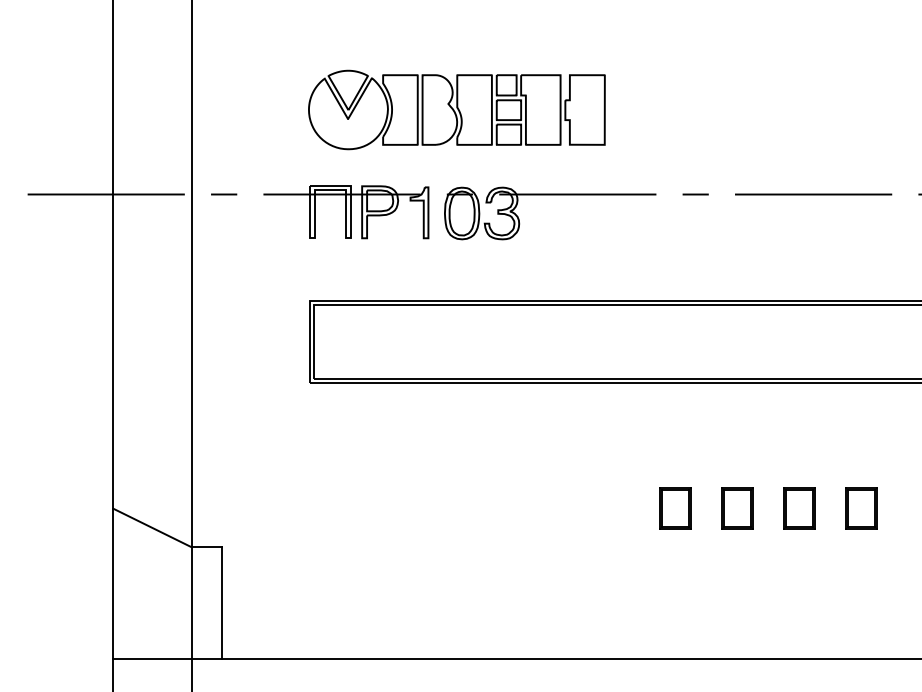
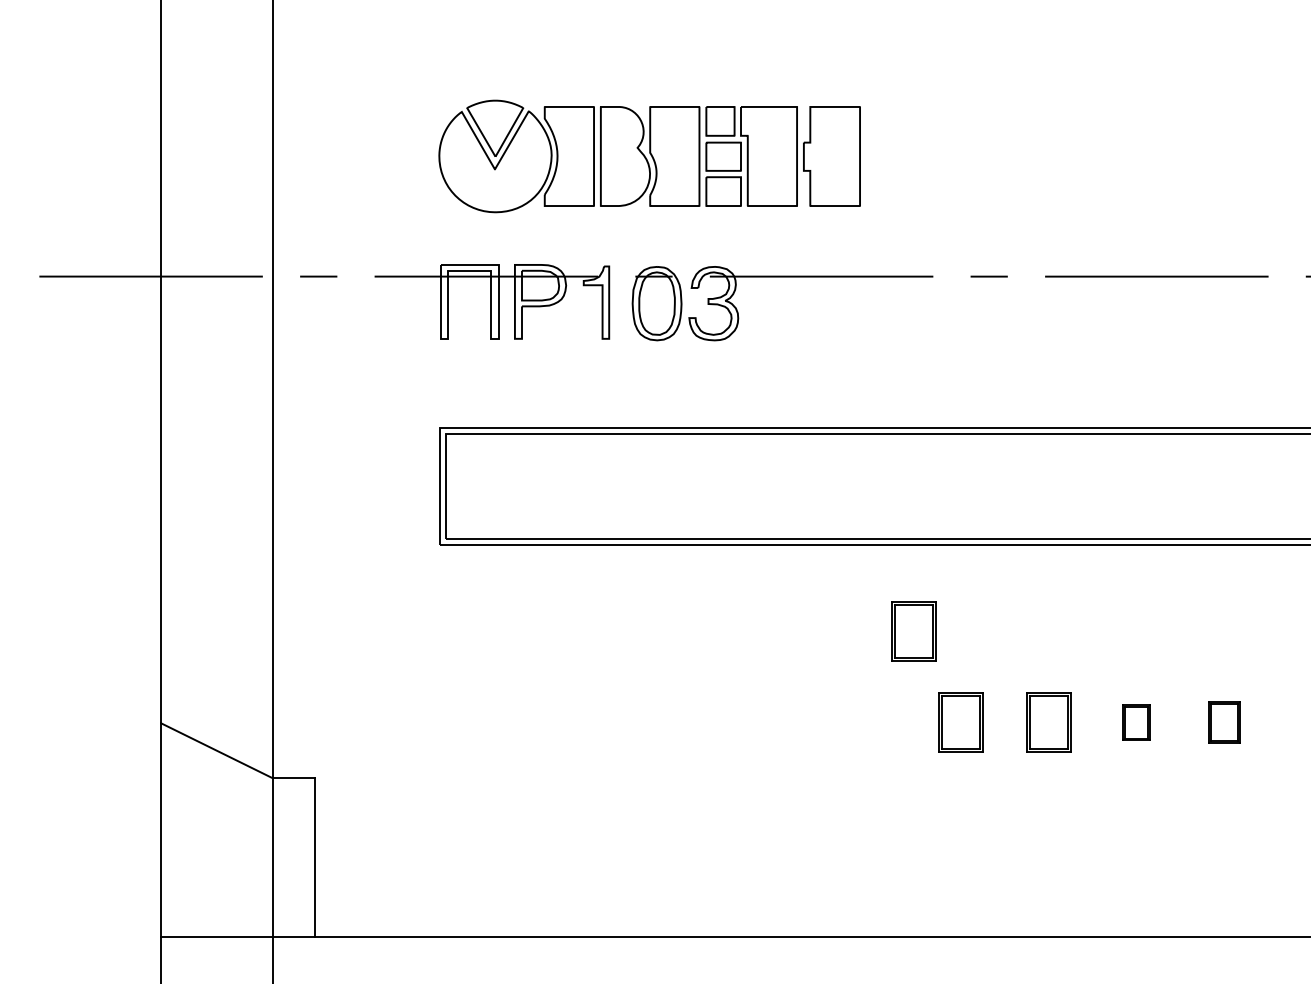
part: (642, 444) -> (913, 632), added
part: (799, 508) -> (1136, 723), size x0.6
part: (861, 508) -> (1224, 723), size x0.7

